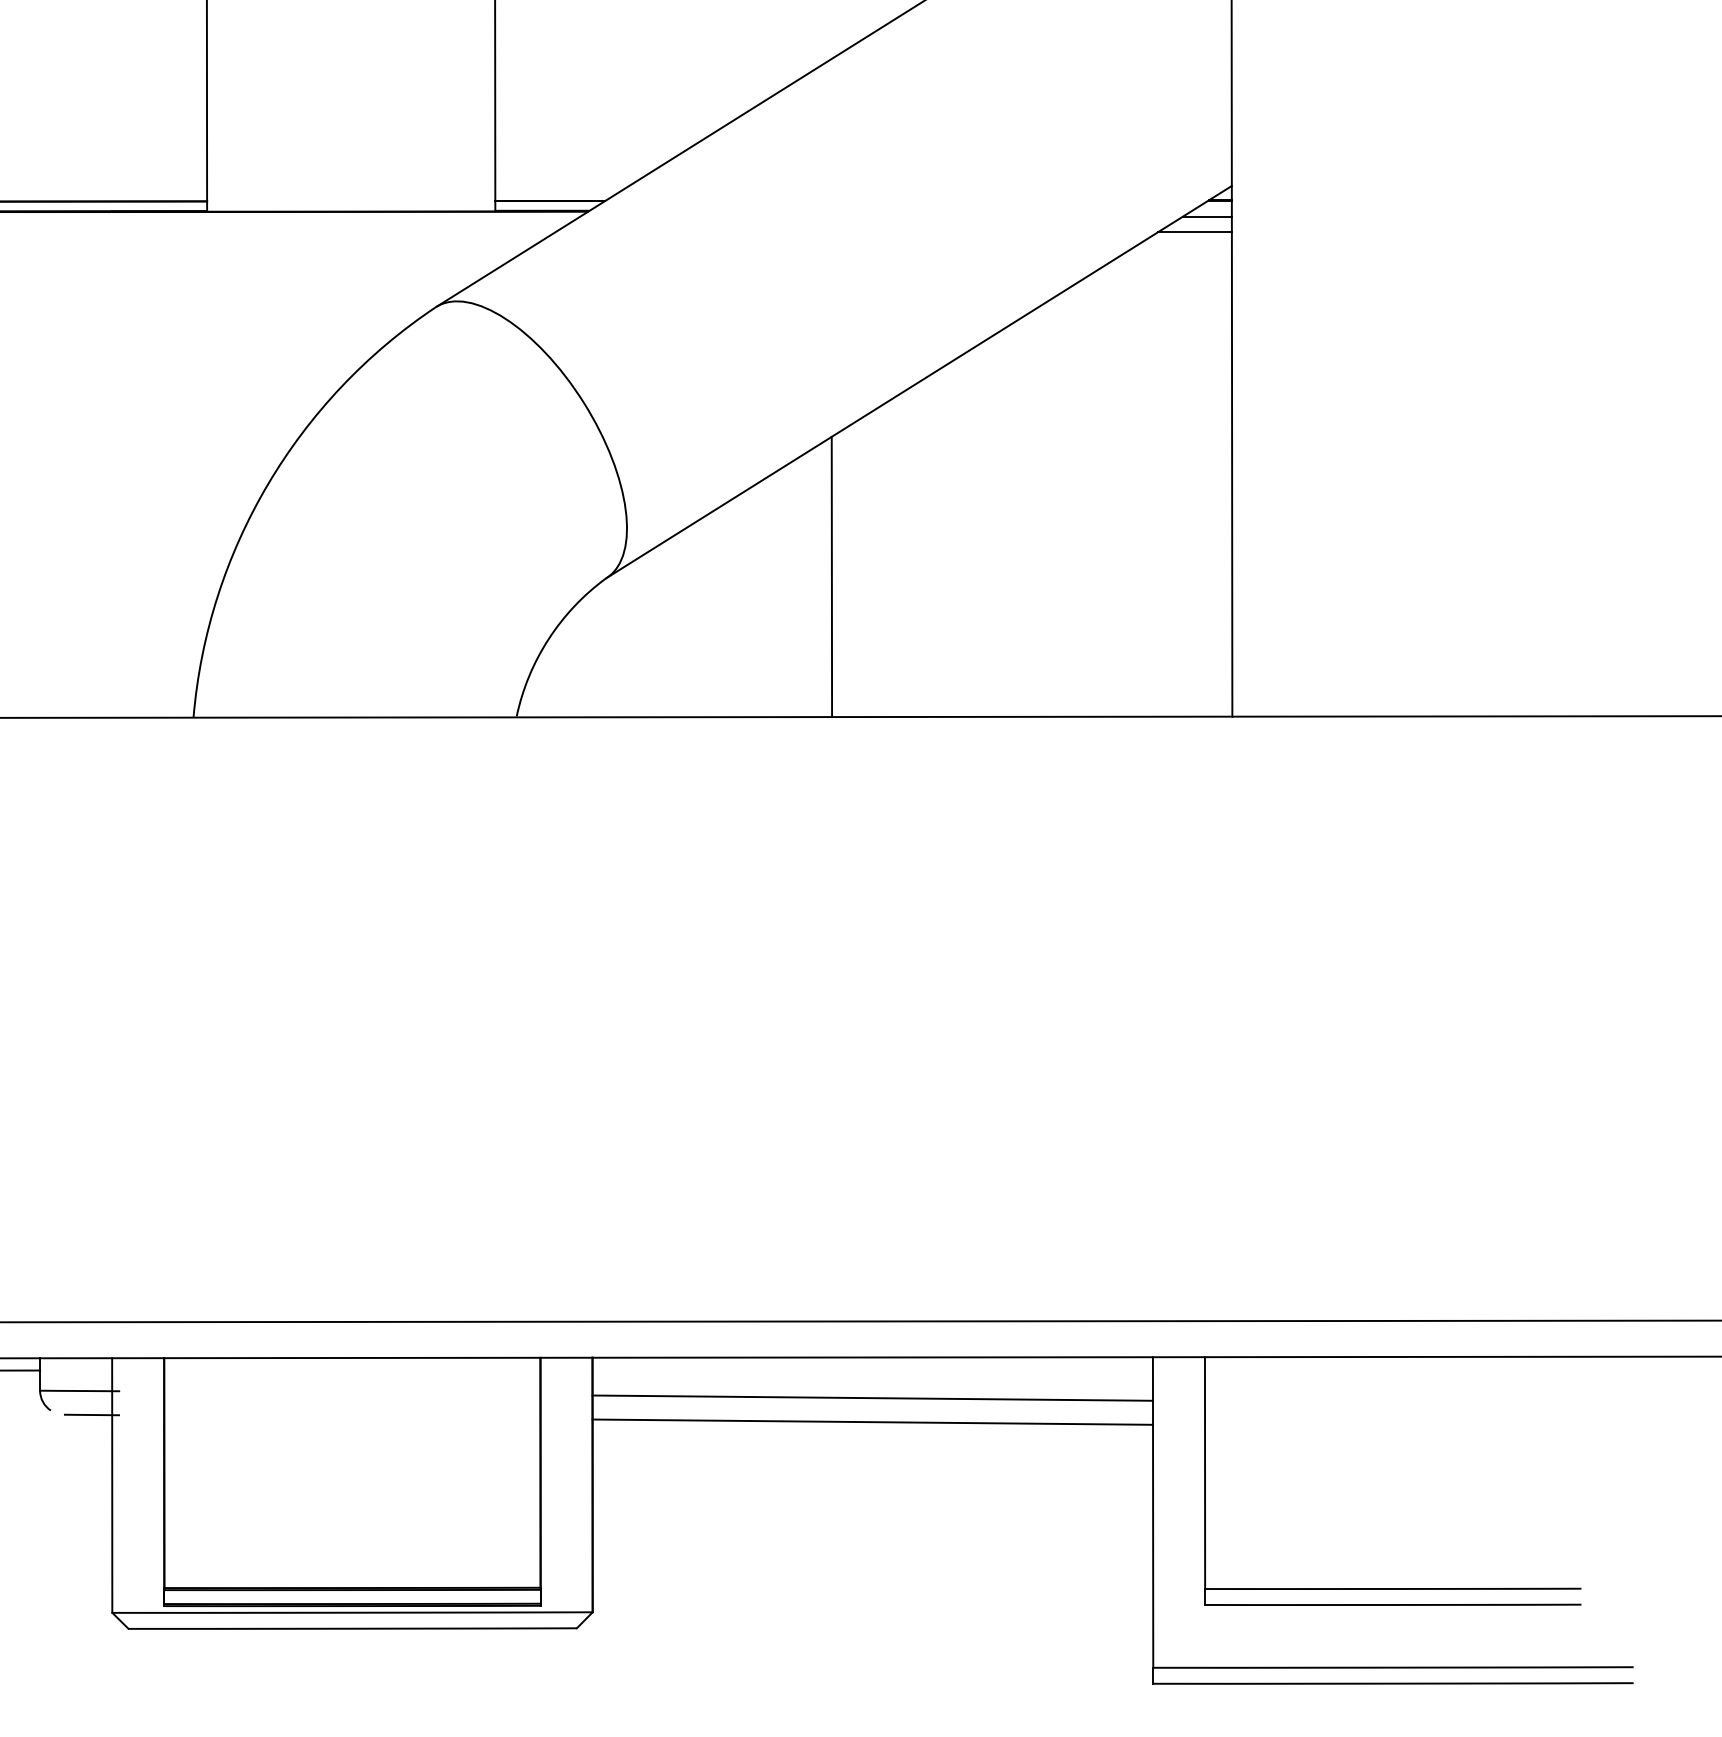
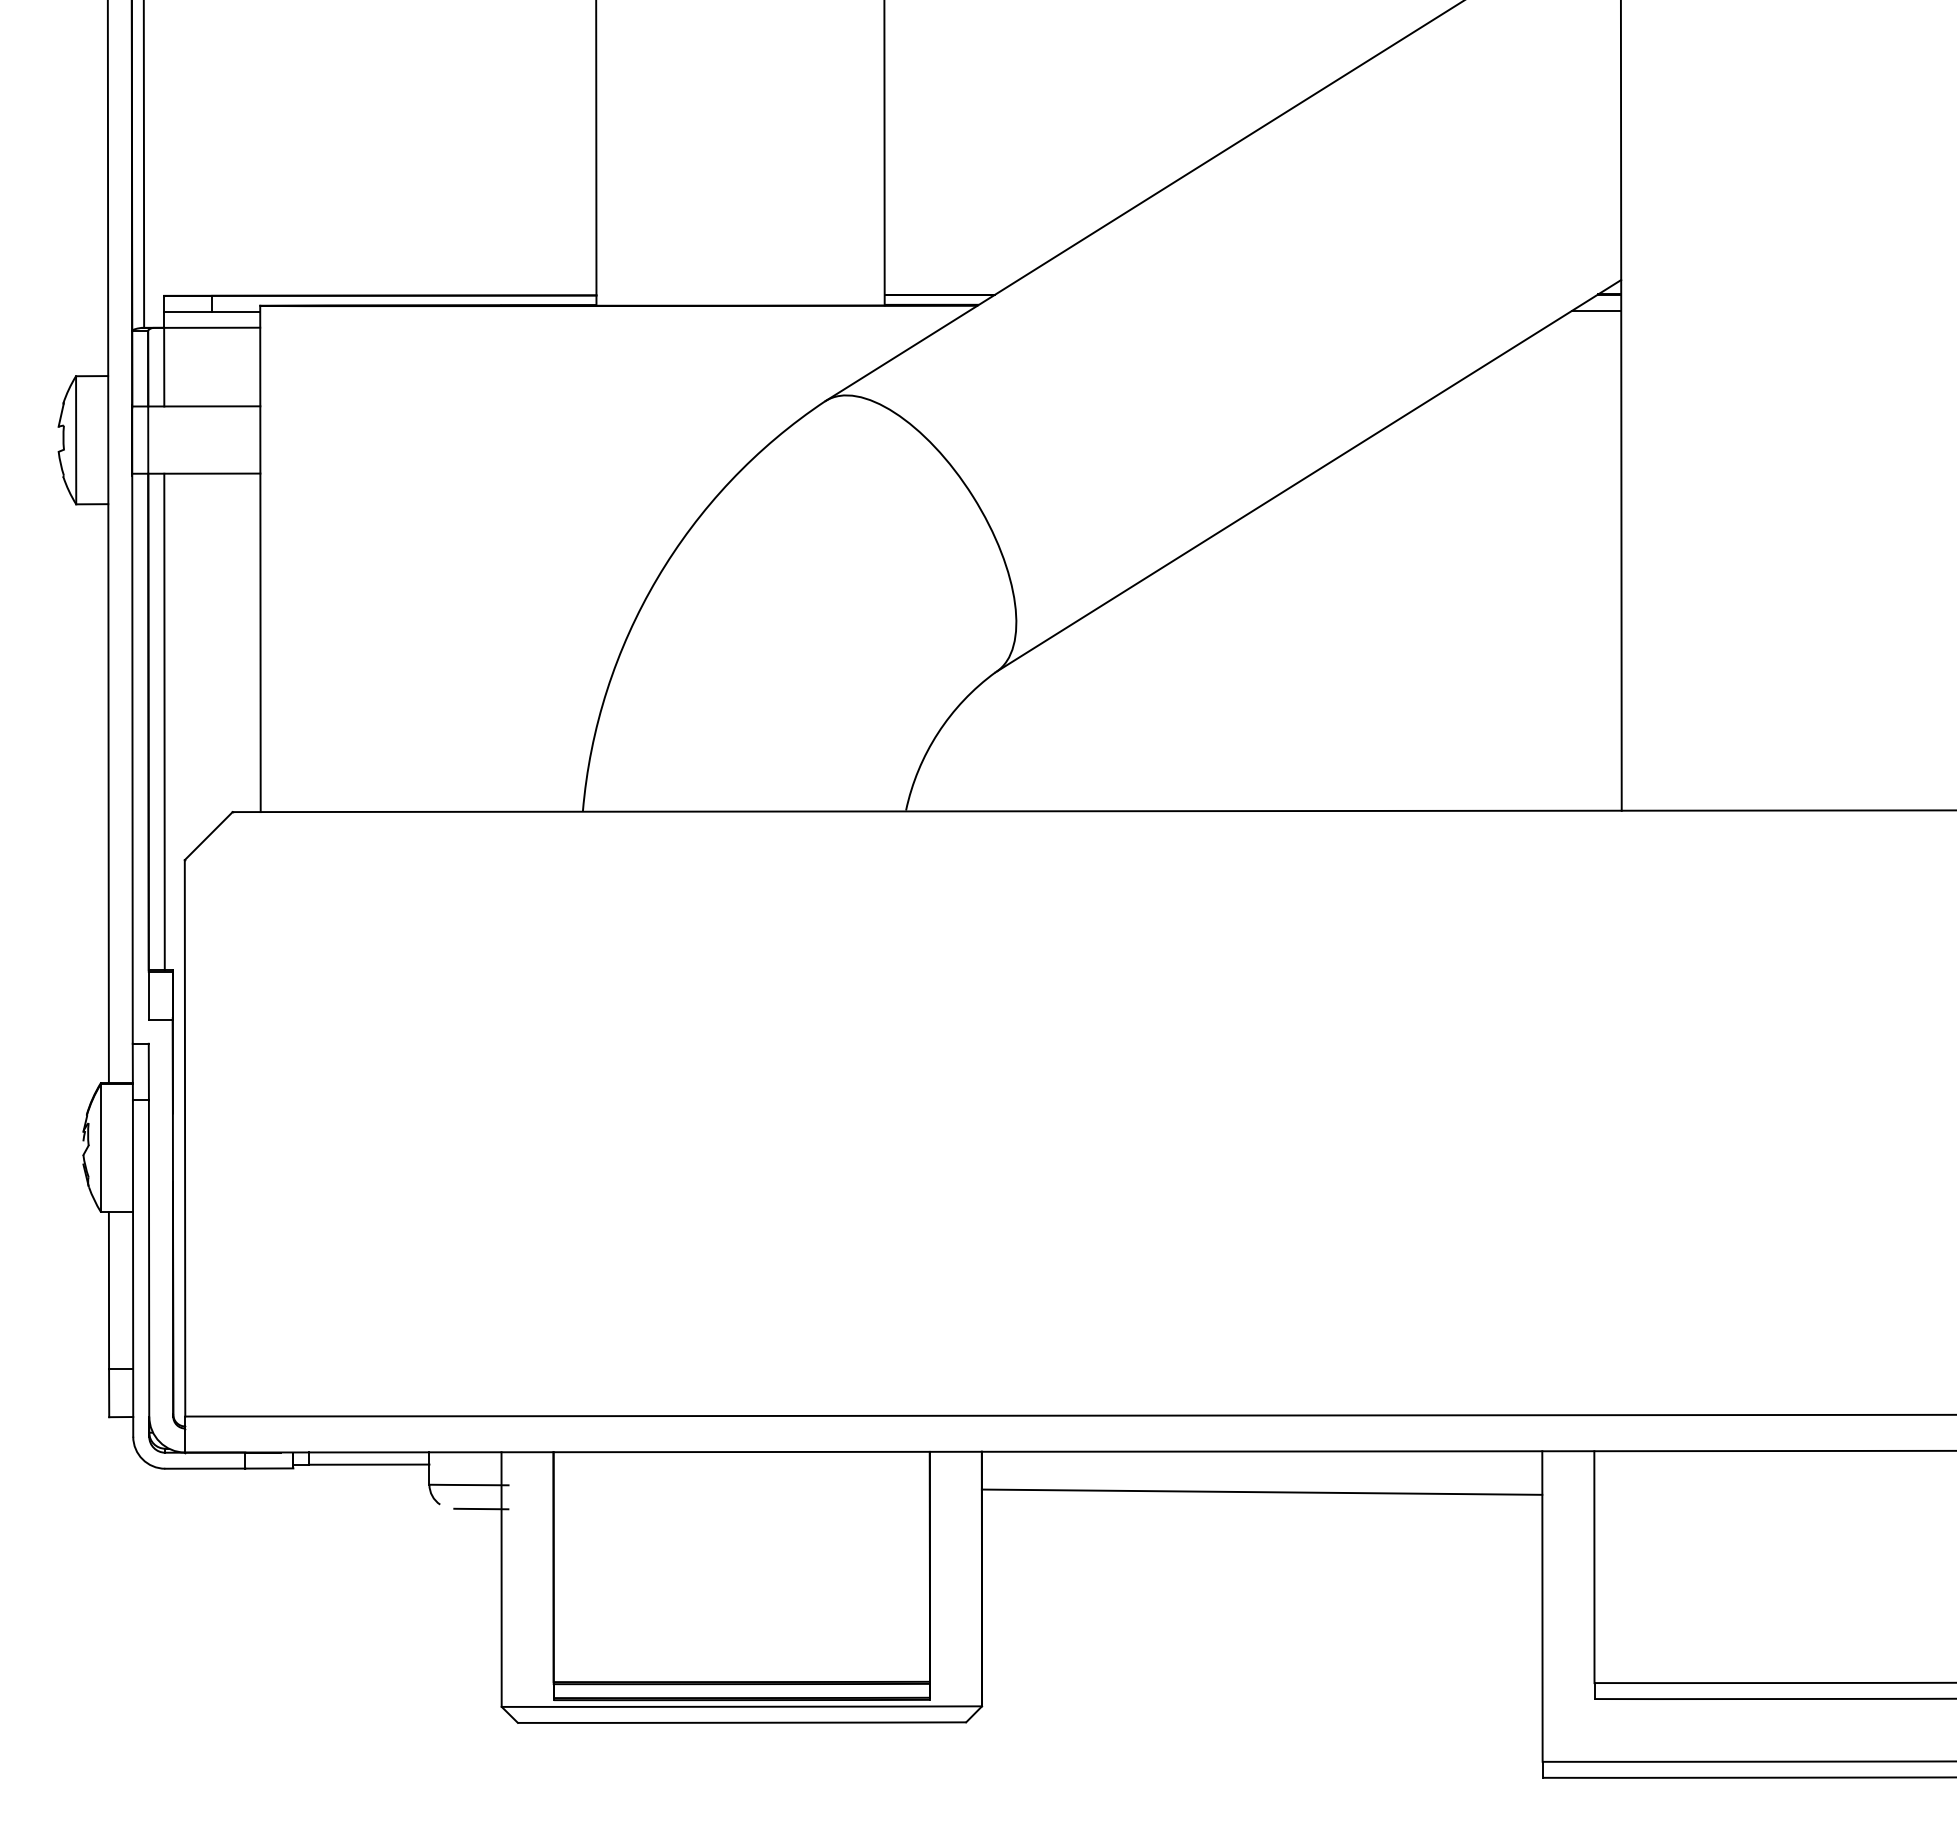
line: (1195, 232) -> (1584, 326), removed
line: (832, 576) -> (1221, 670), removed
line: (872, 1421) -> (1261, 1515), removed

